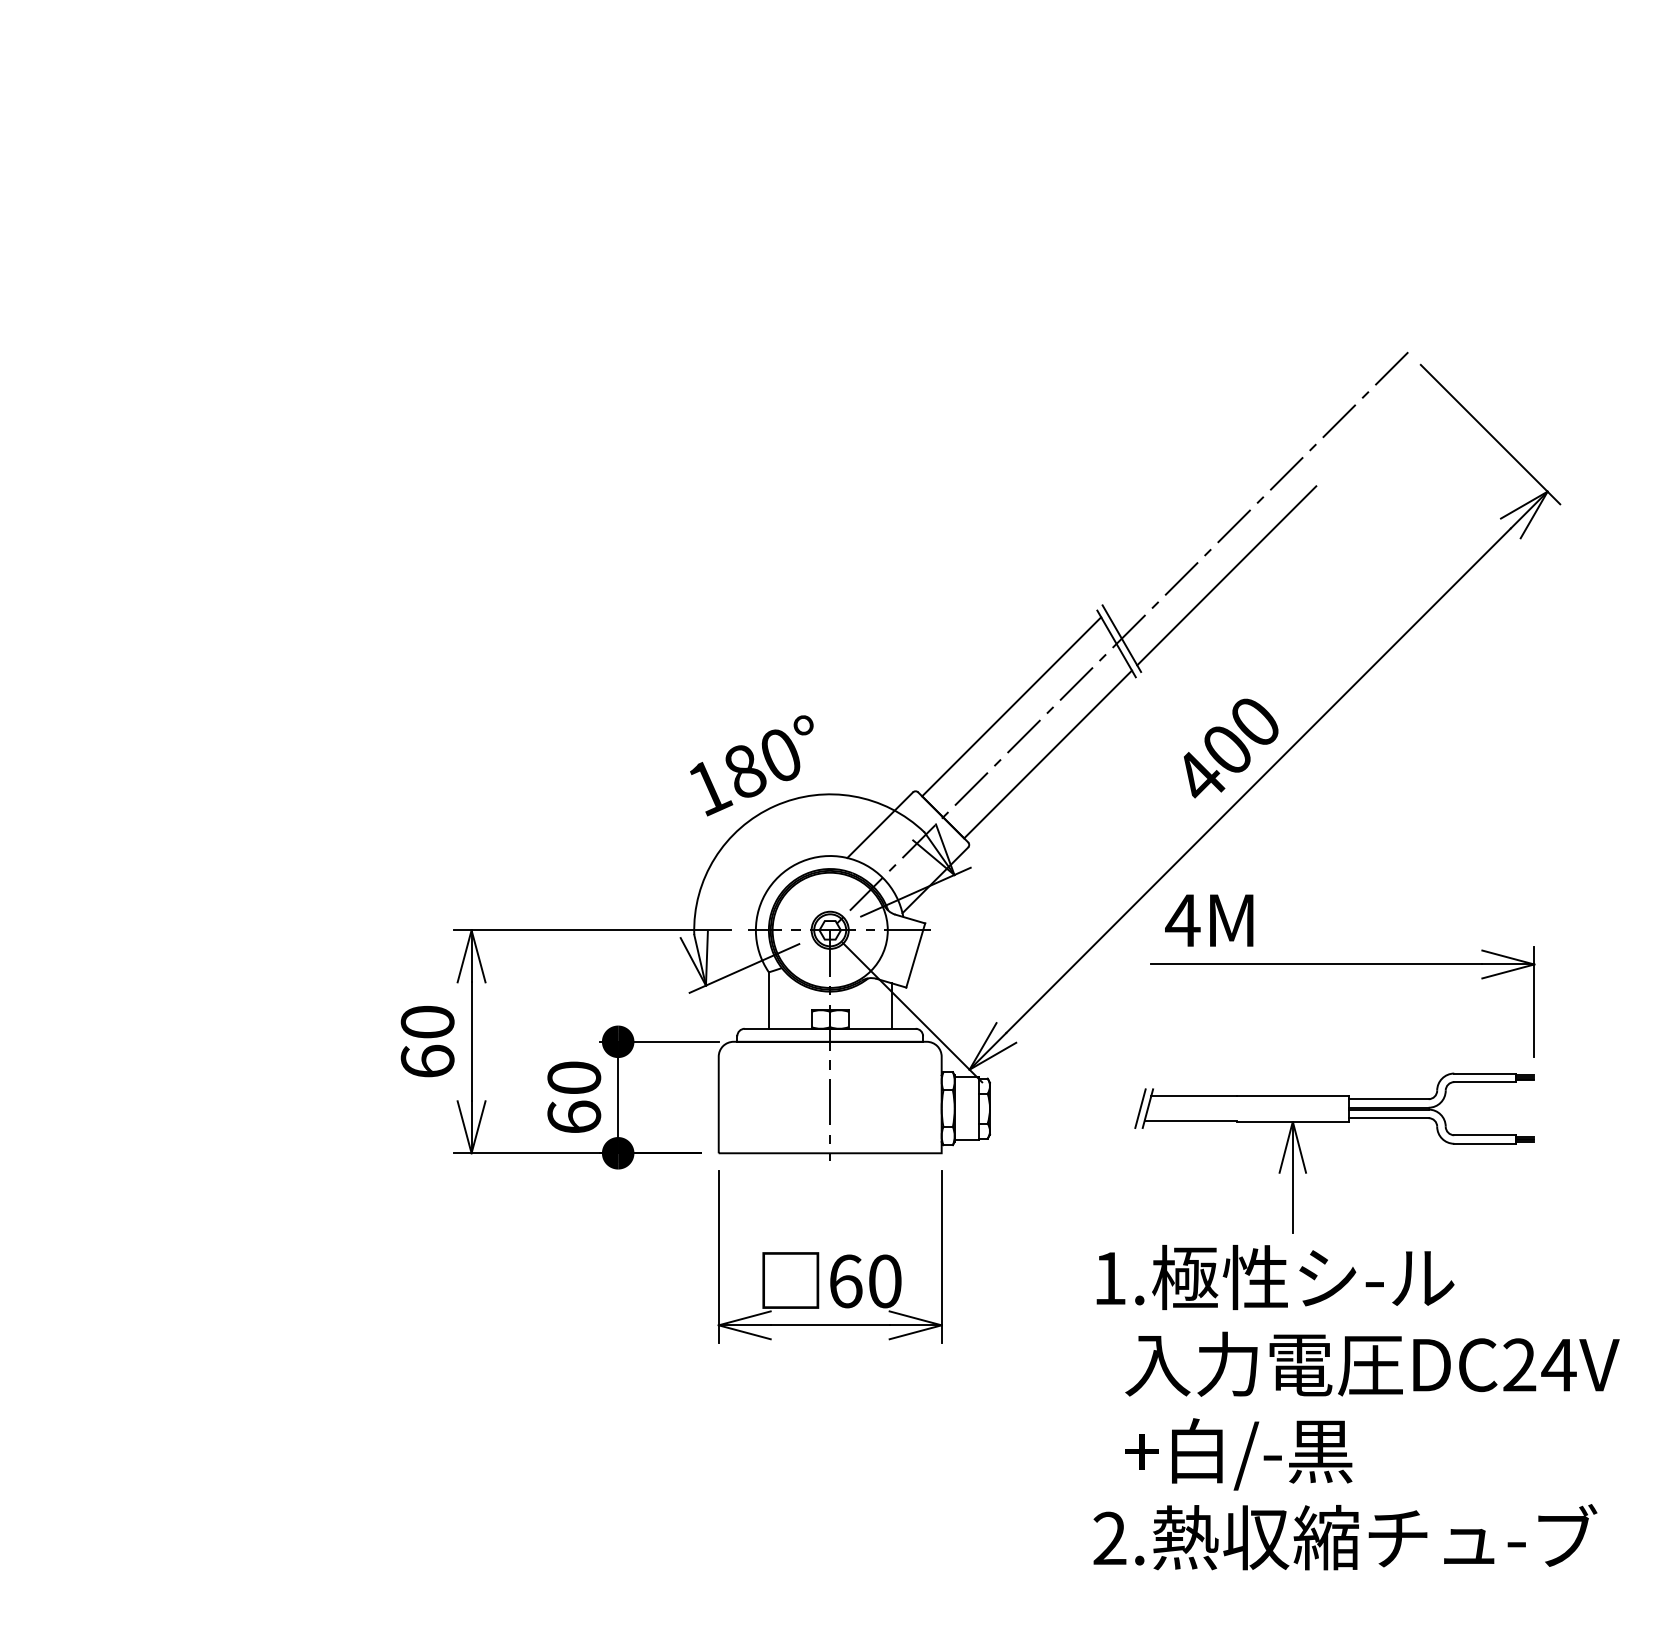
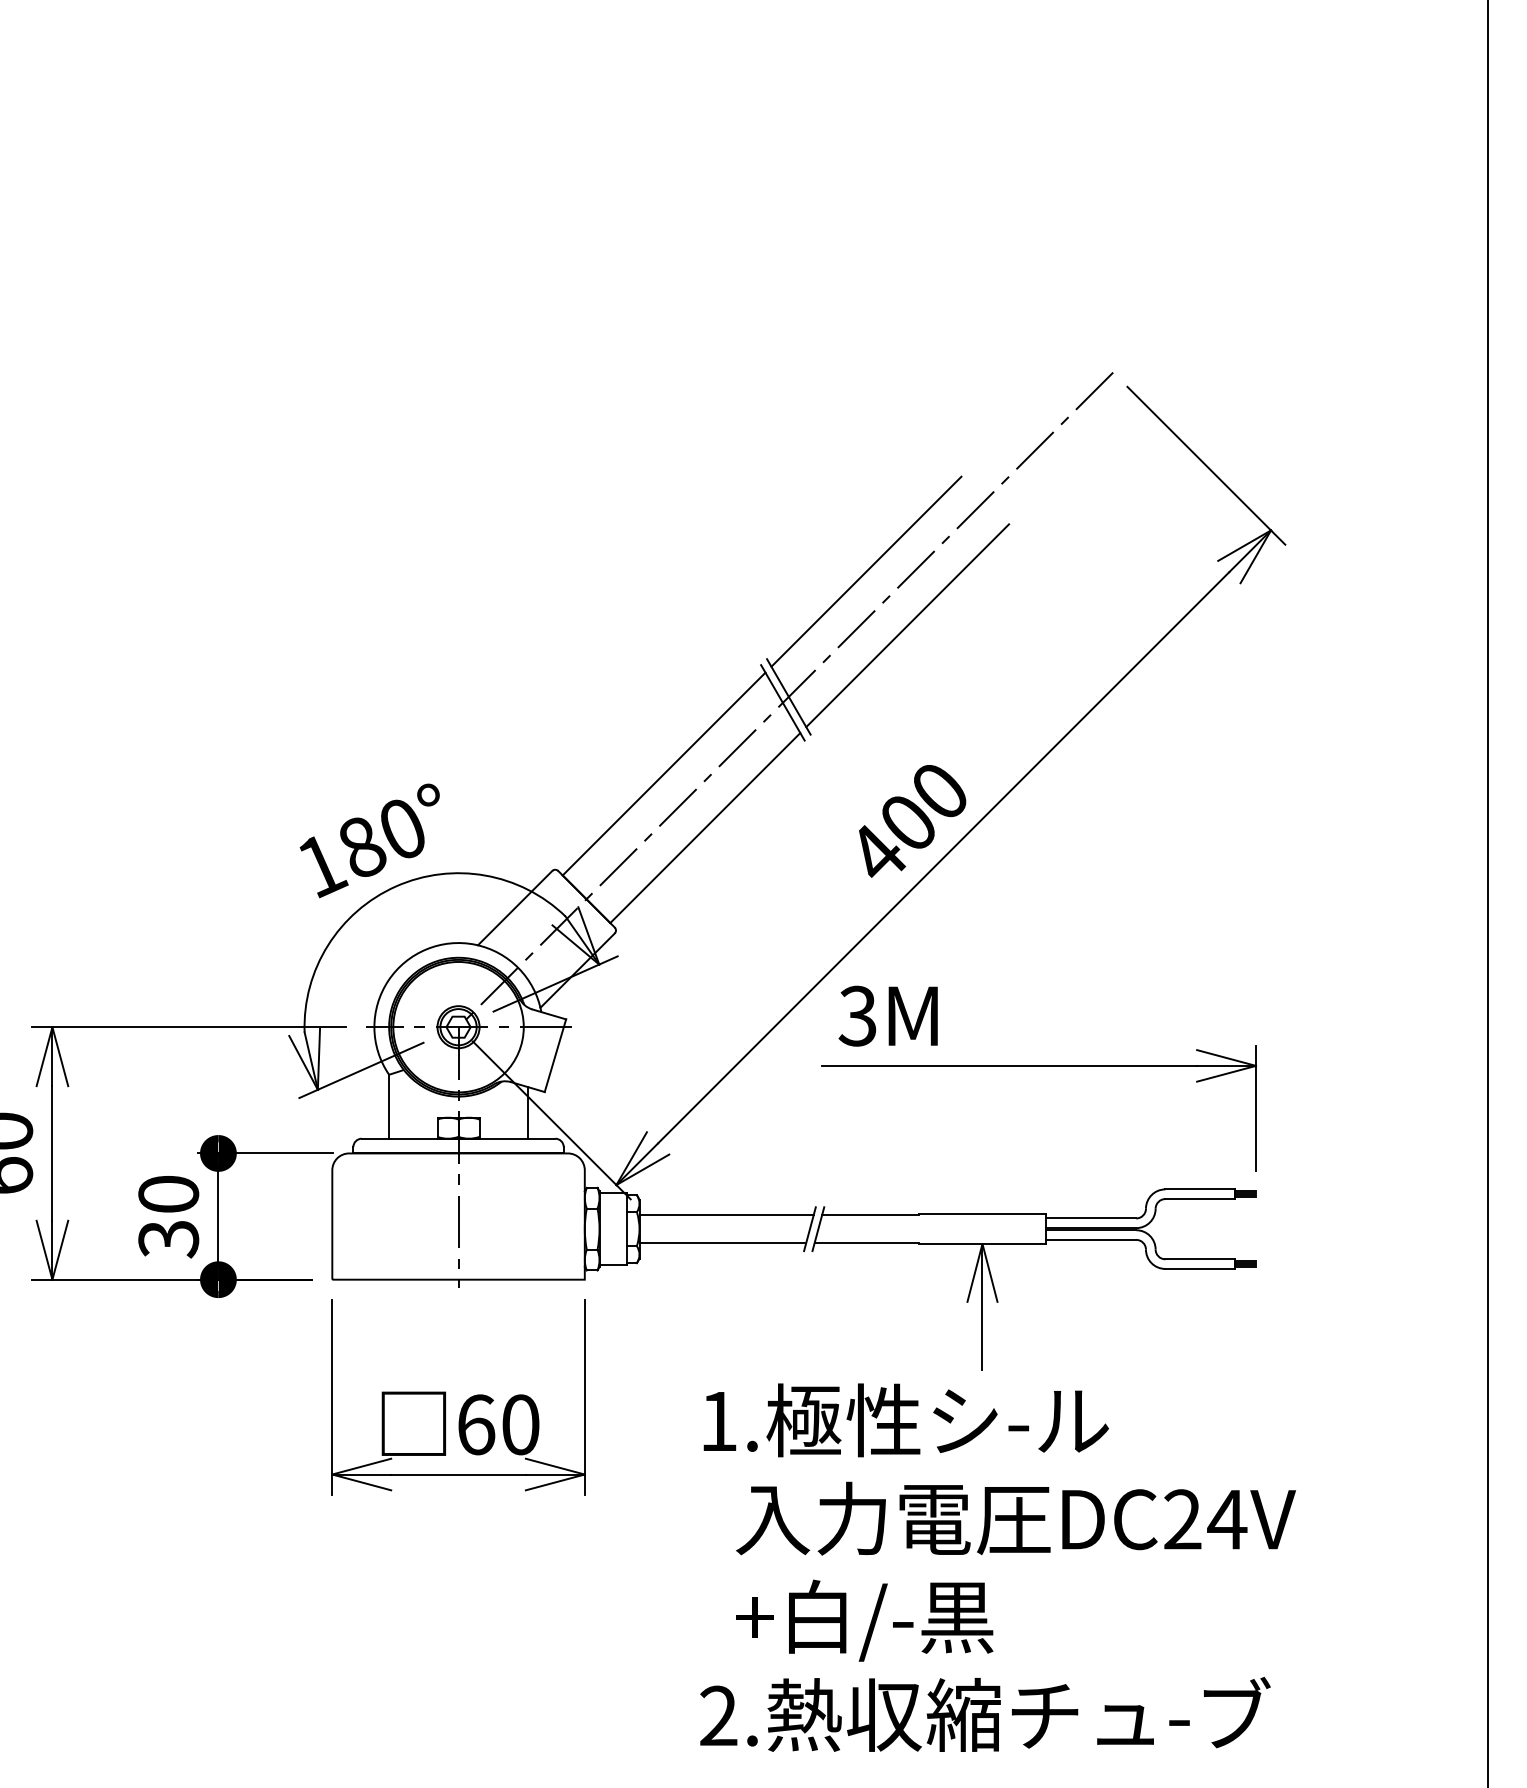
line: (1190, 528) -> (866, 572), added
text: (1182, 920) -> (857, 1016), 4M -> 3M
line: (1066, 1096) -> (726, 1215), added
text: (574, 1117) -> (168, 1239), 60 -> 30
line: (1063, 1120) -> (722, 1242), added
text: (1356, 1407) -> (997, 1567), moved

